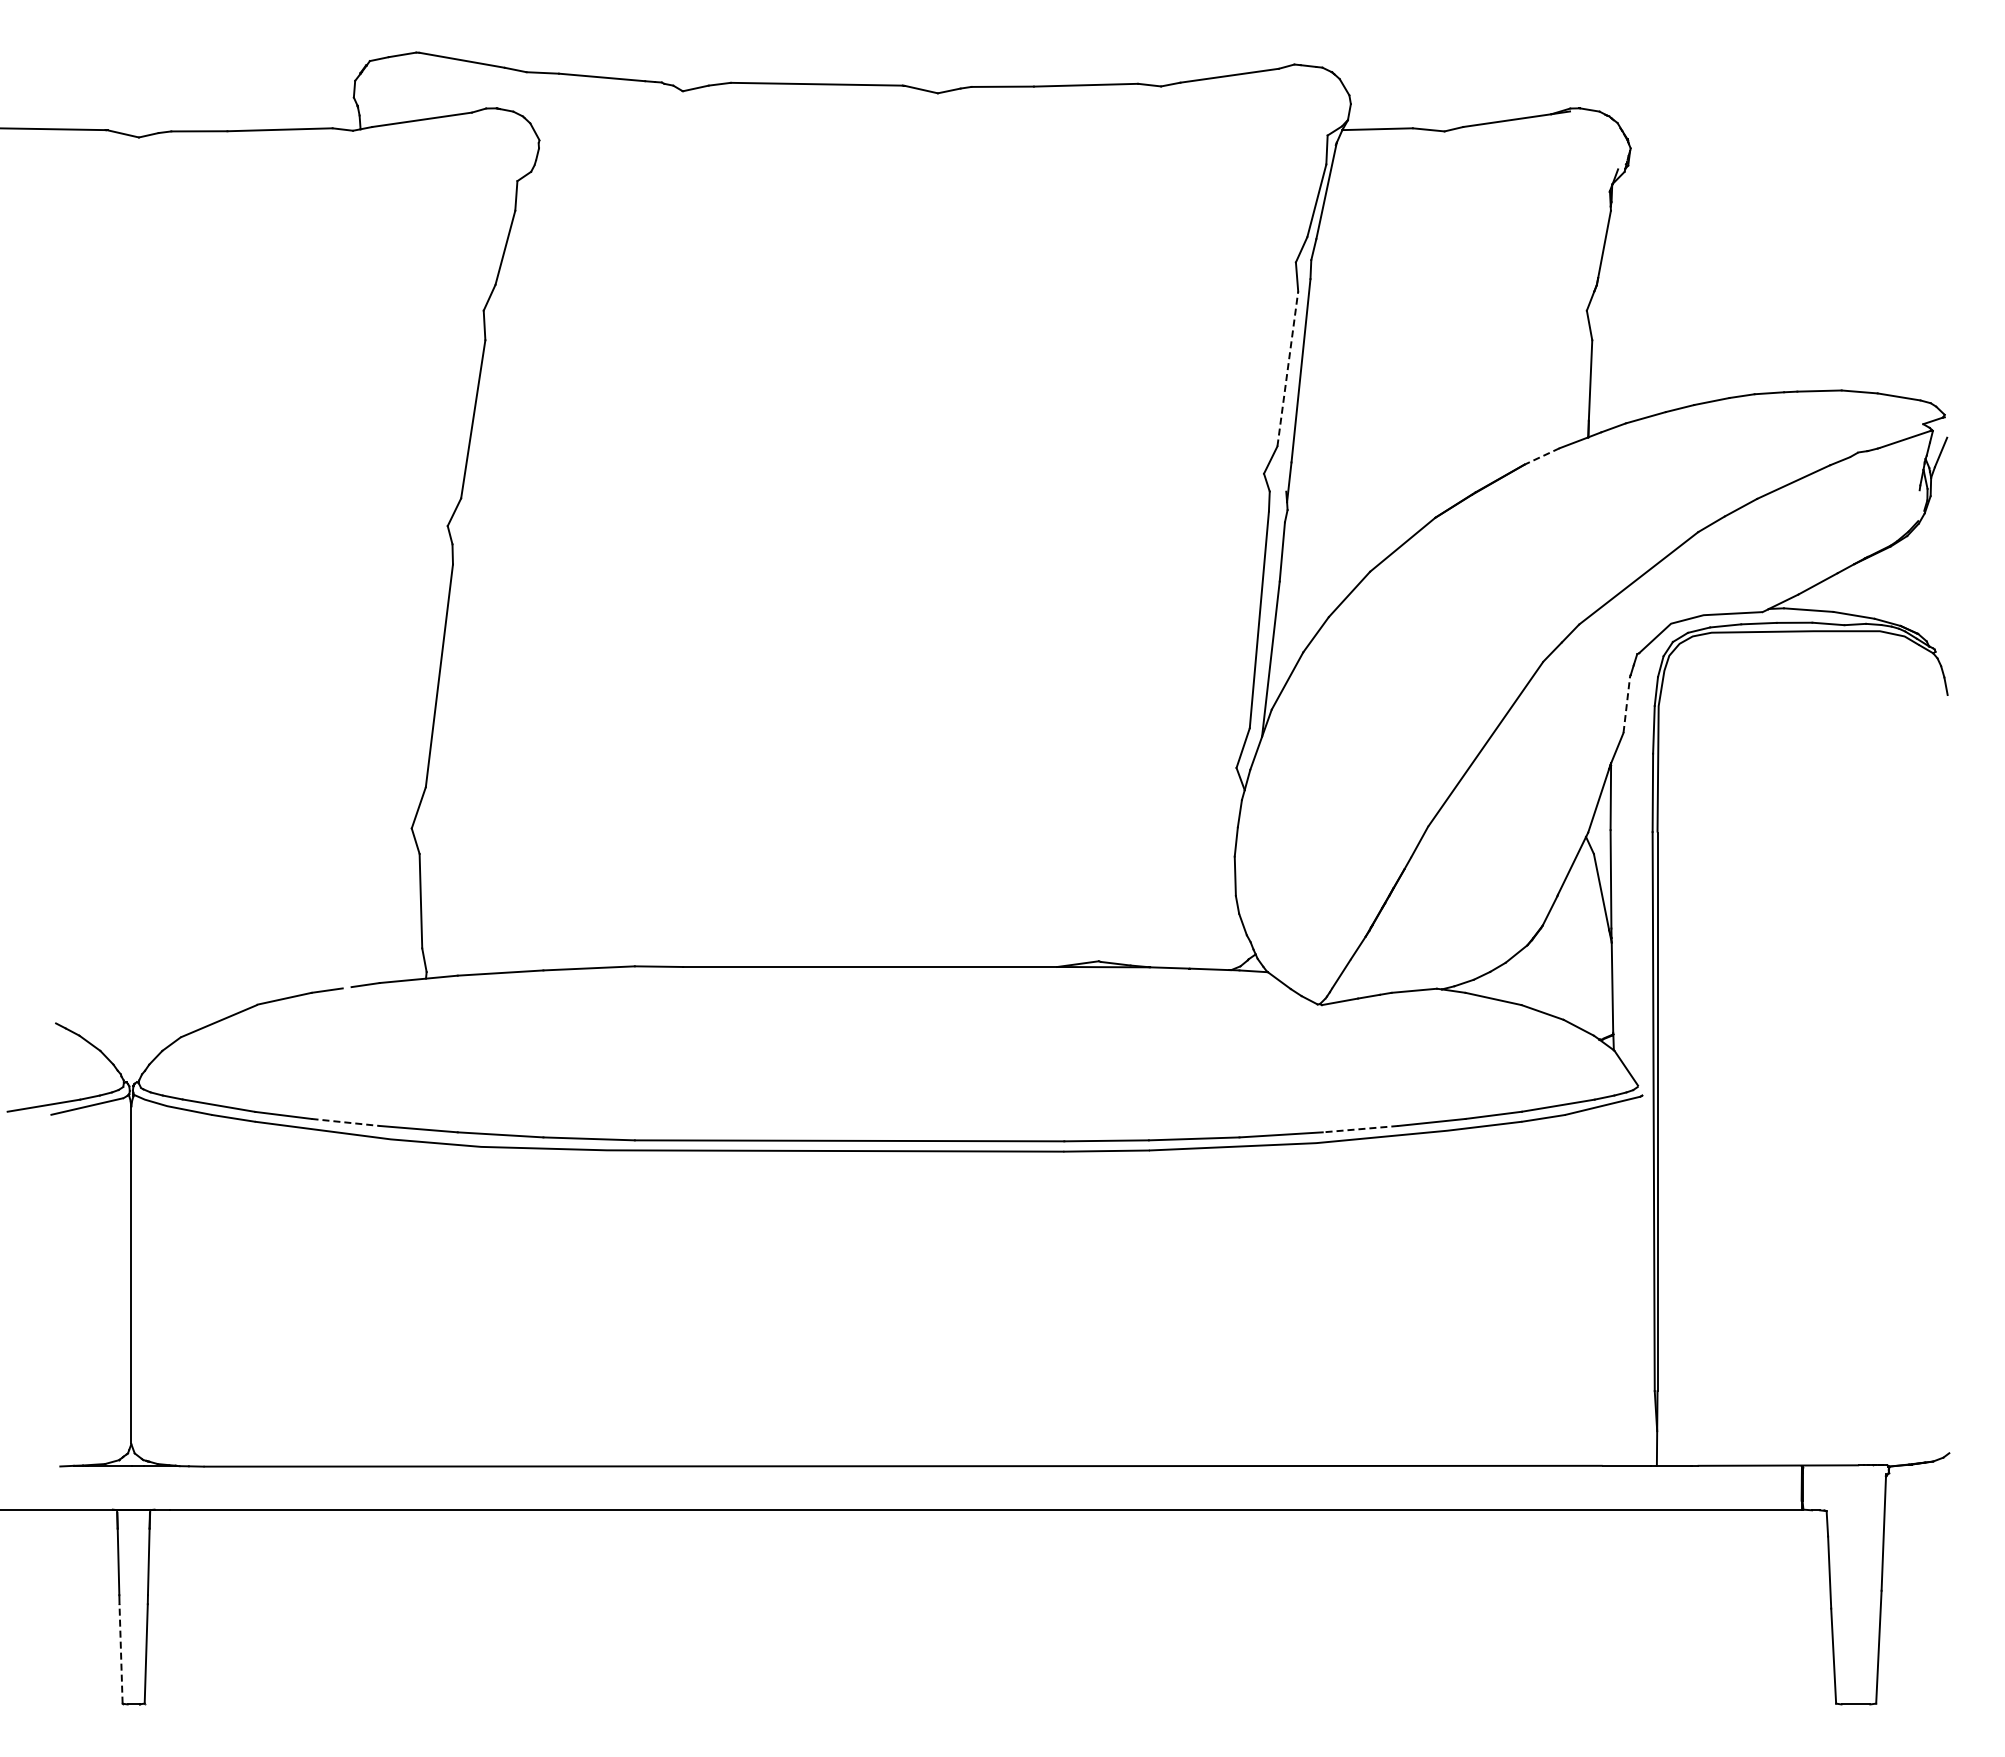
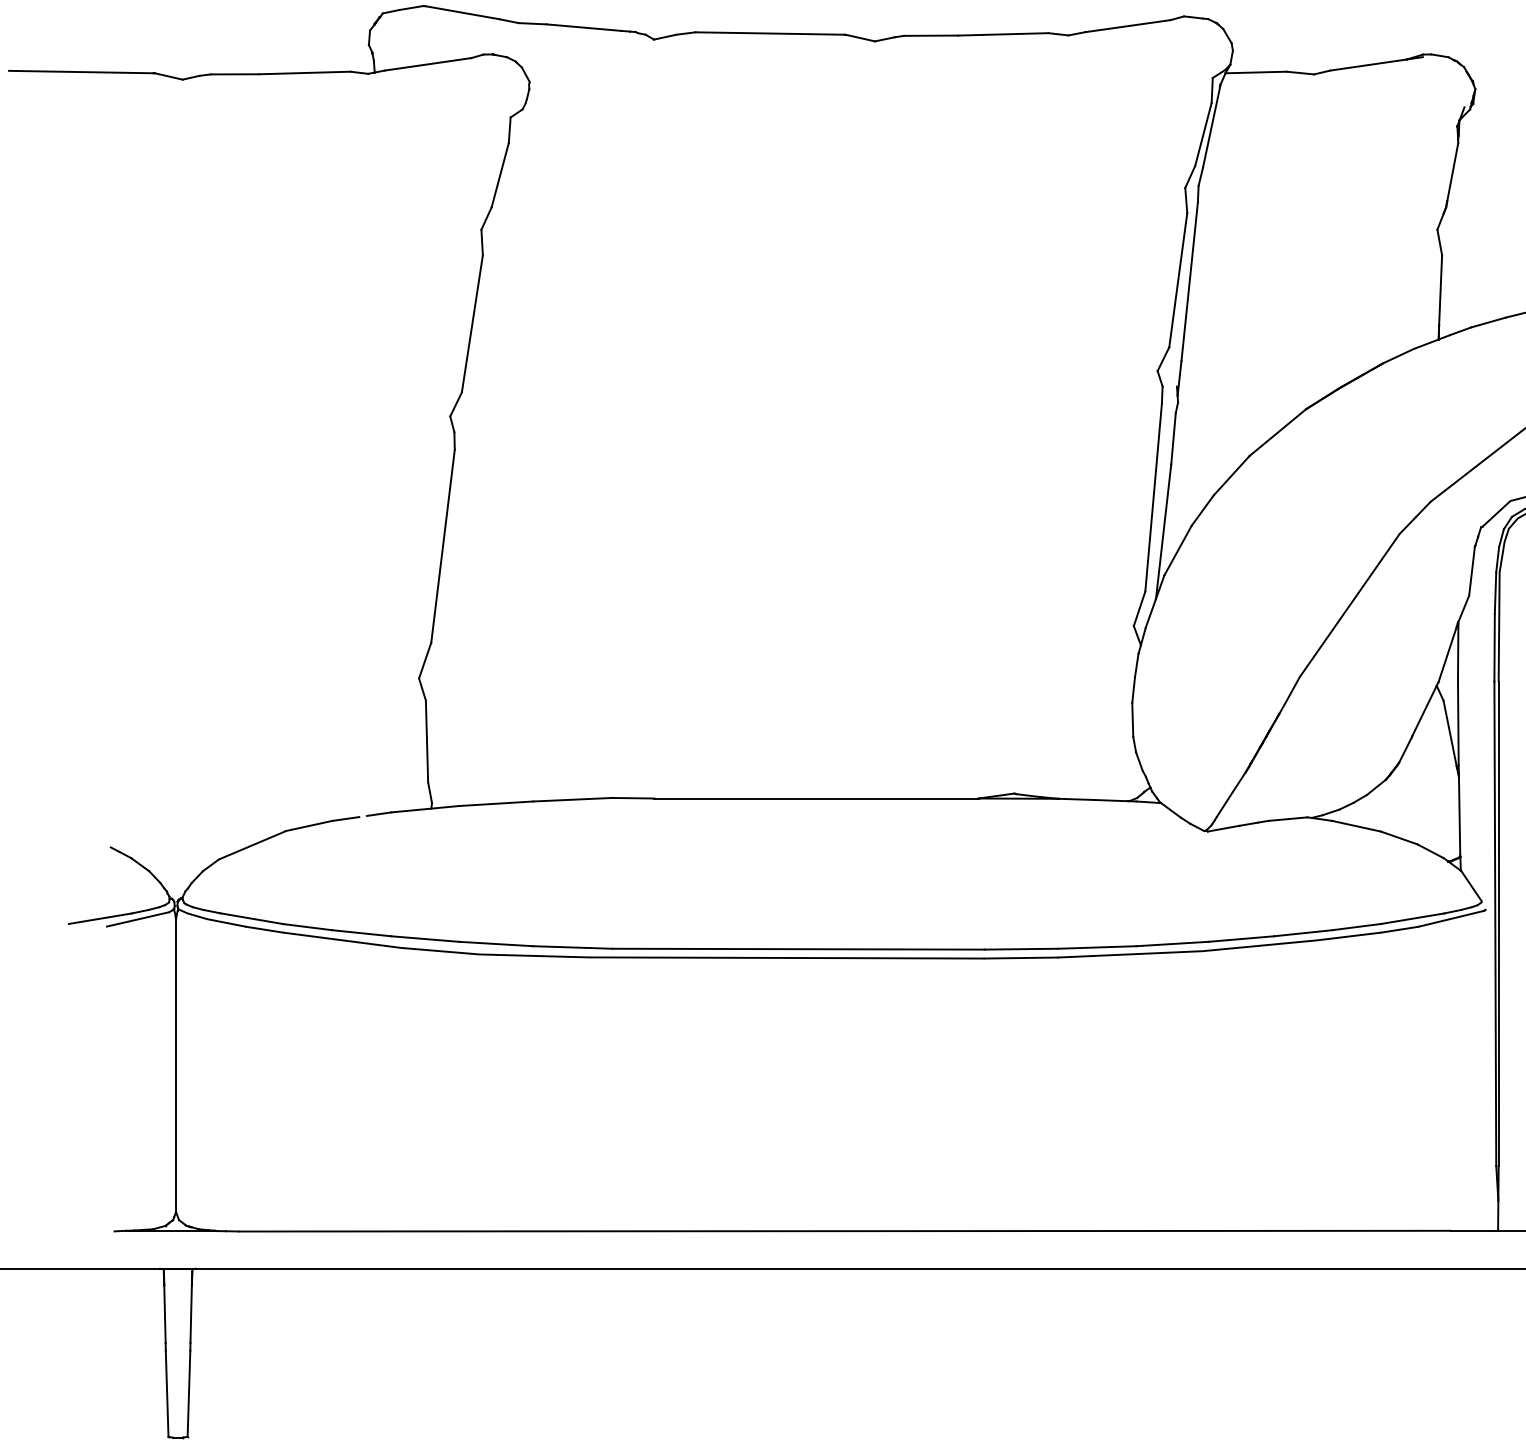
line: (1287, 368) -> (1177, 279), dashed -> solid
line: (1541, 456) -> (1398, 356), dashed -> solid
line: (1626, 704) -> (1471, 571), dashed -> solid
line: (346, 1122) -> (362, 933), dashed -> solid
line: (1360, 1129) -> (1241, 939), dashed -> solid
line: (121, 1653) -> (167, 1393), dashed -> solid

